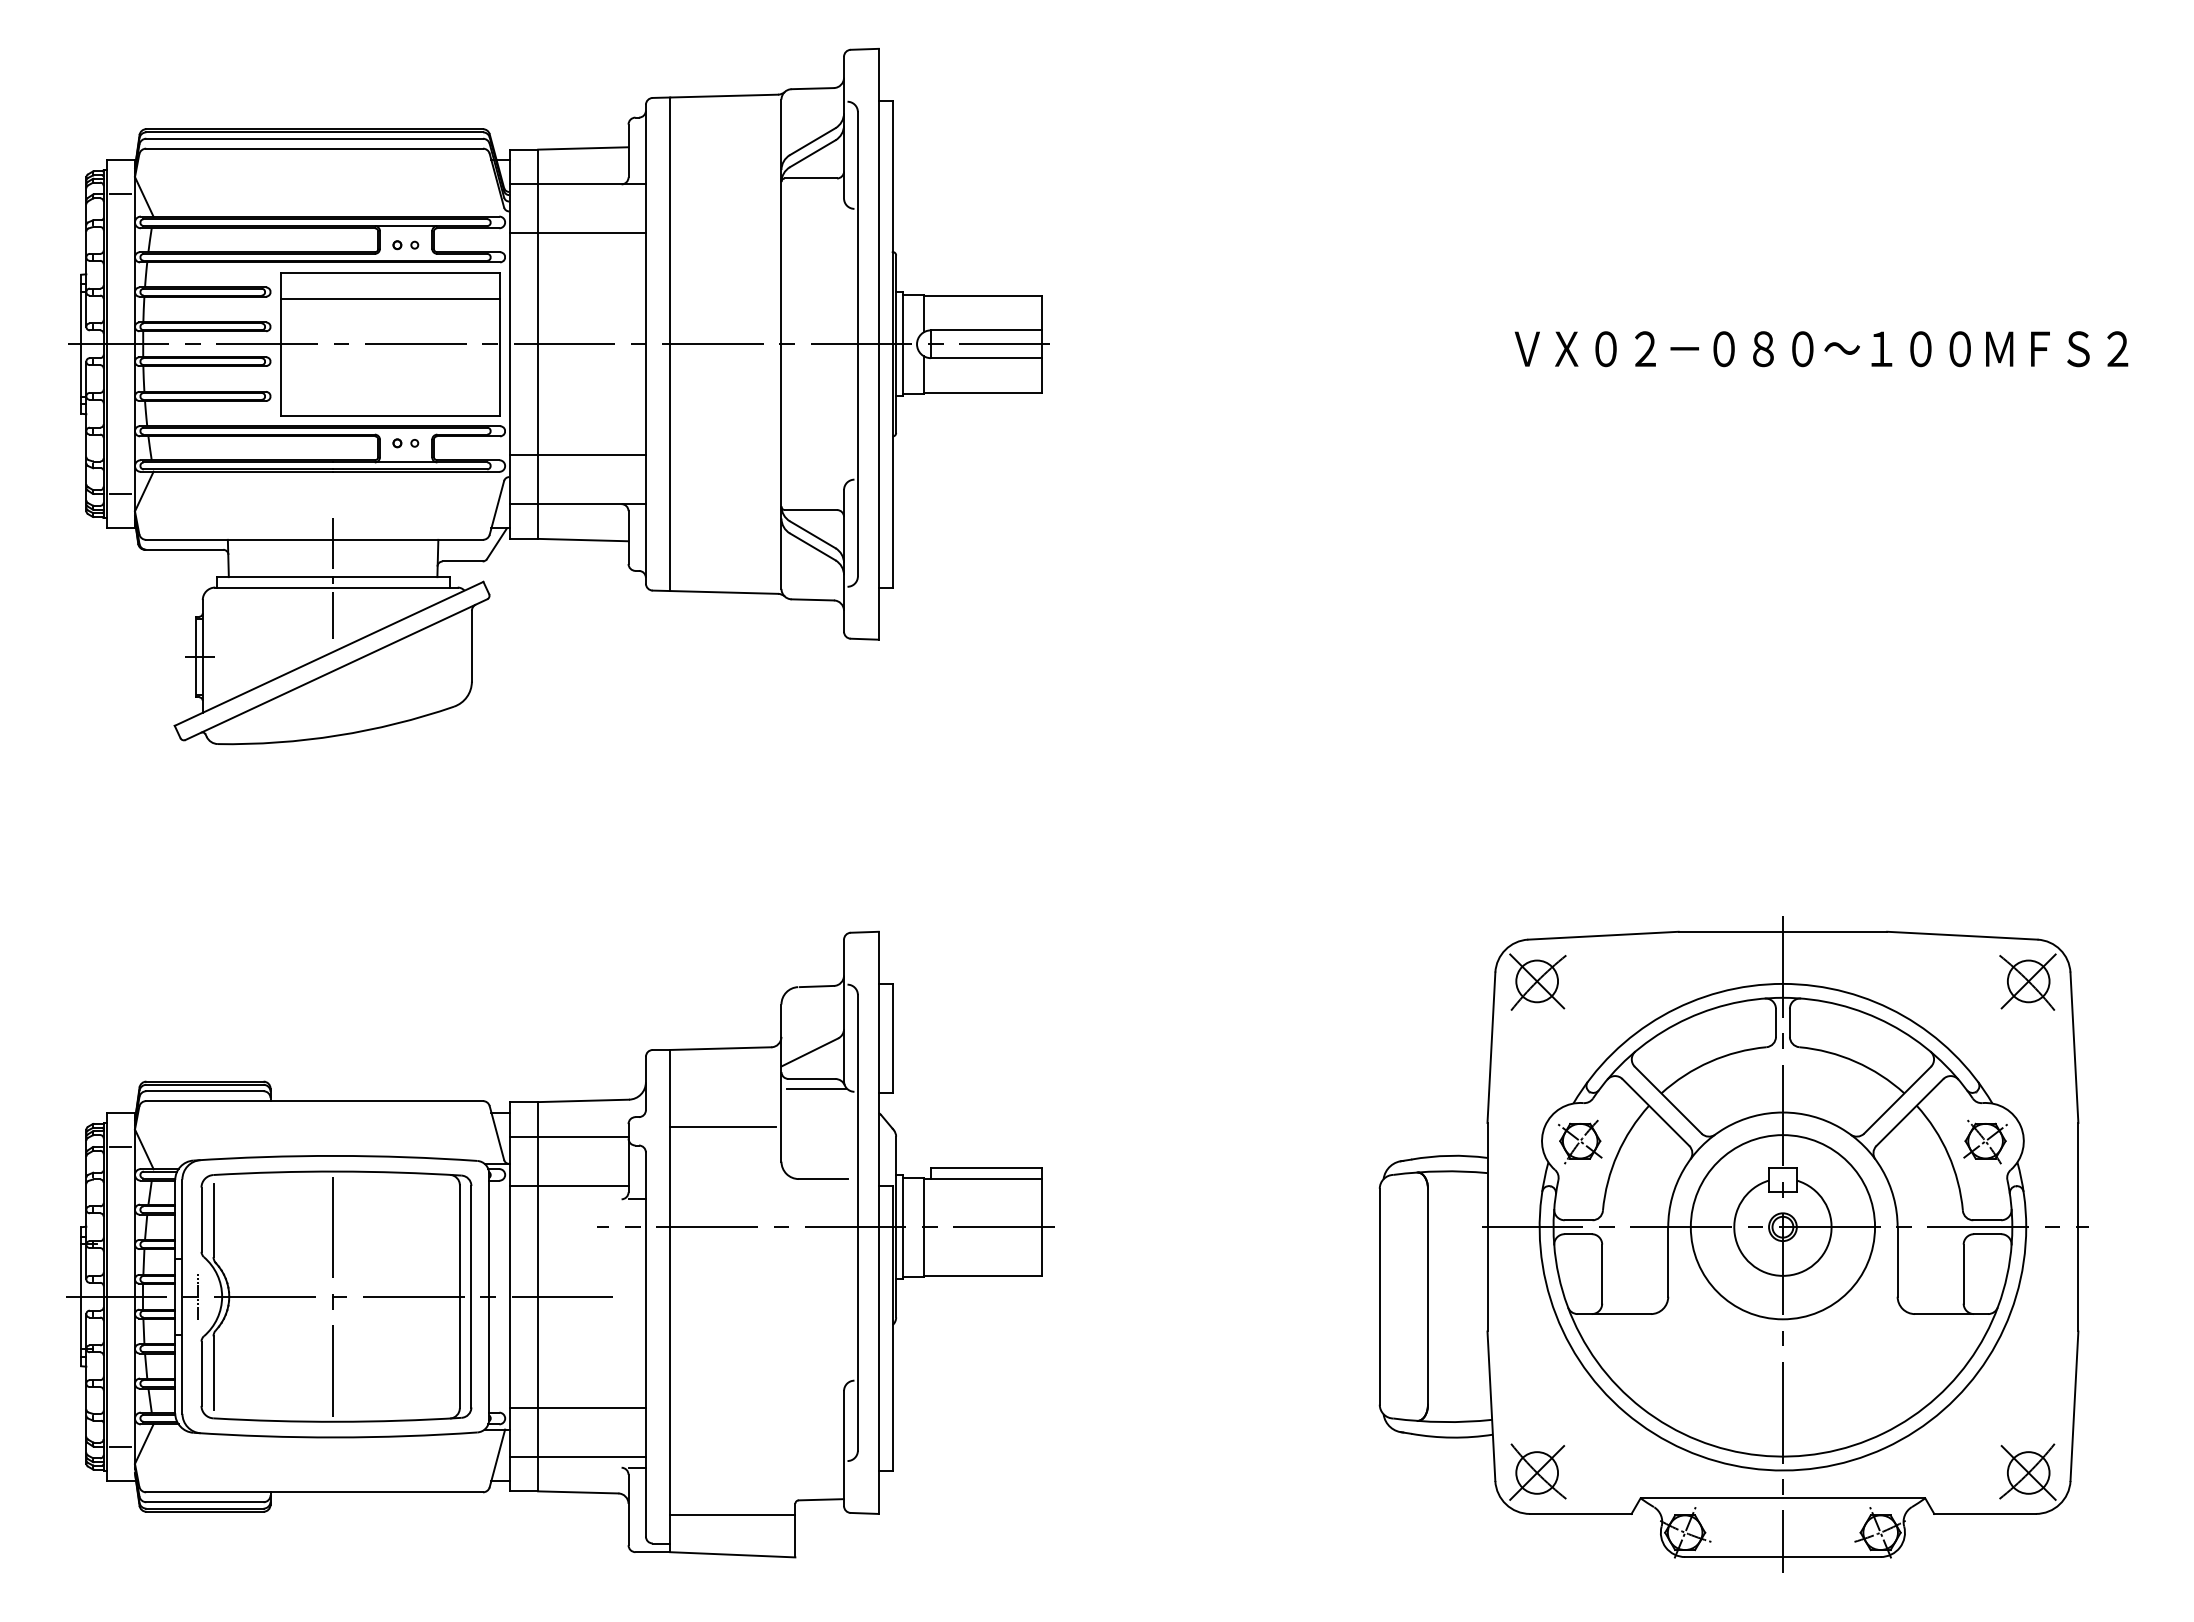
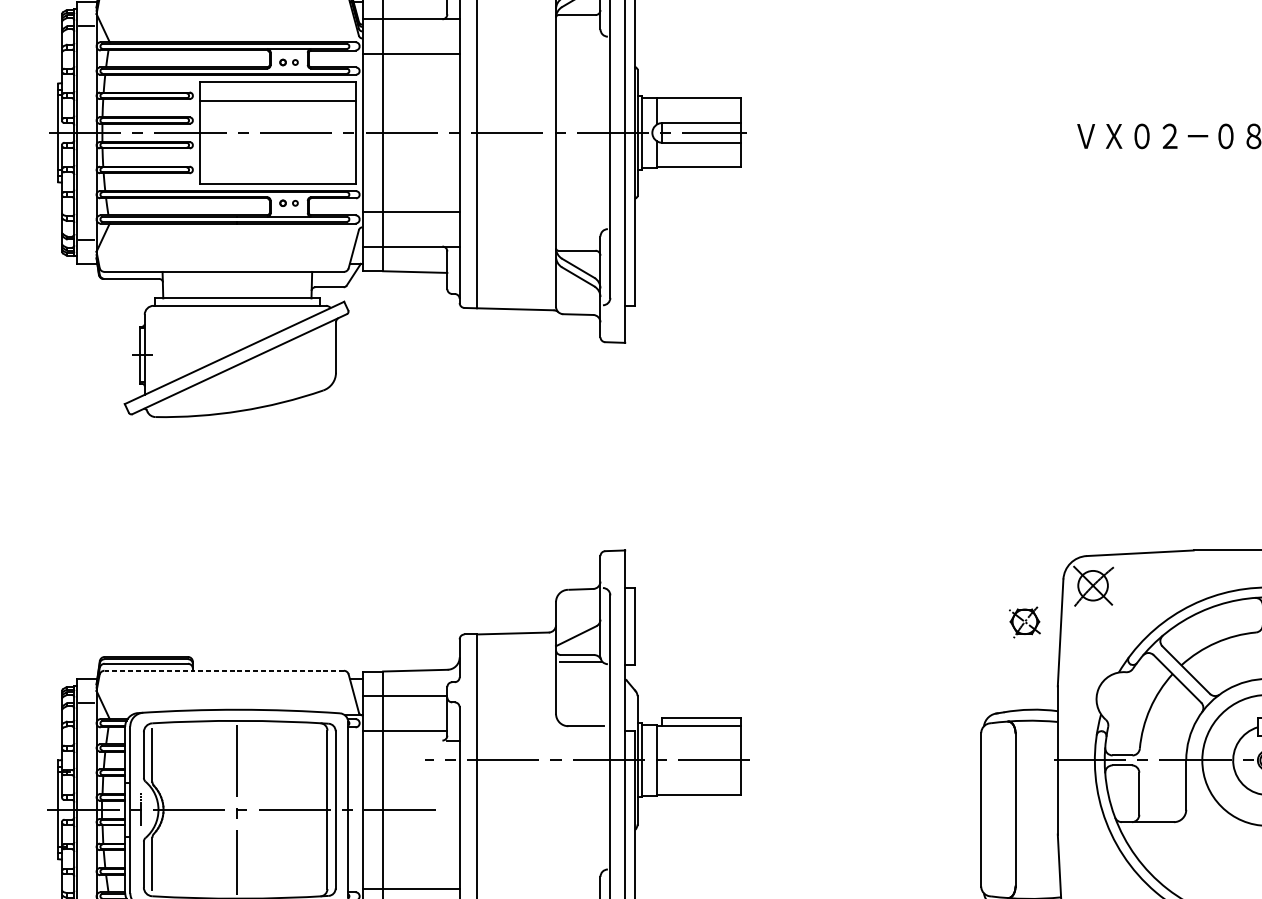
line: (333, 577) -> (237, 298), removed
line: (315, 1101) -> (224, 671), solid -> dashed
line: (722, 1127) -> (514, 689), removed
part: (1580, 1141) -> (1025, 622), moved

